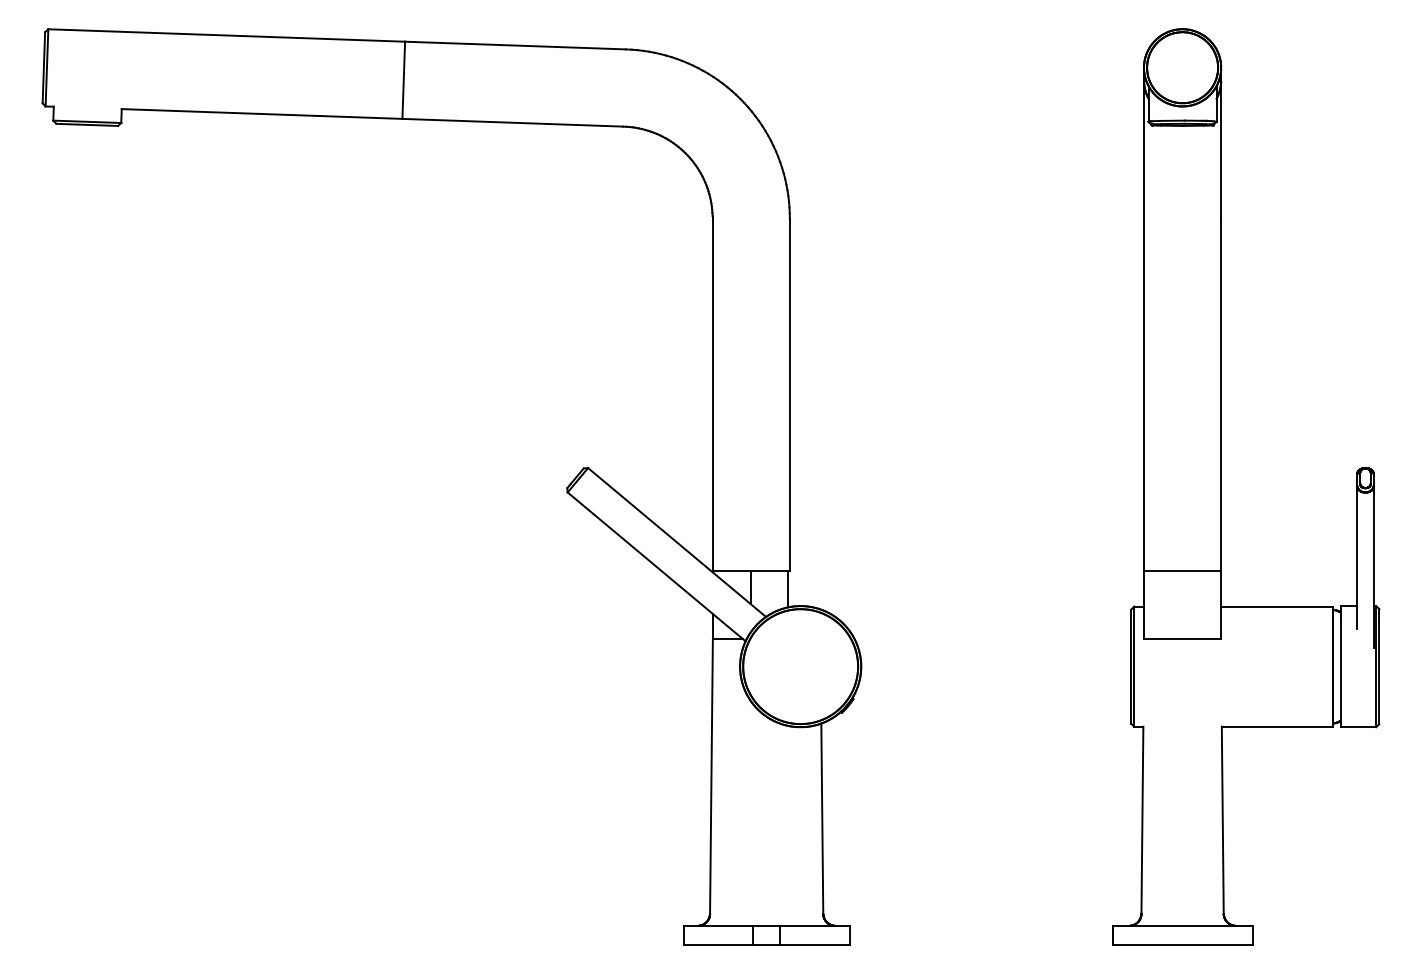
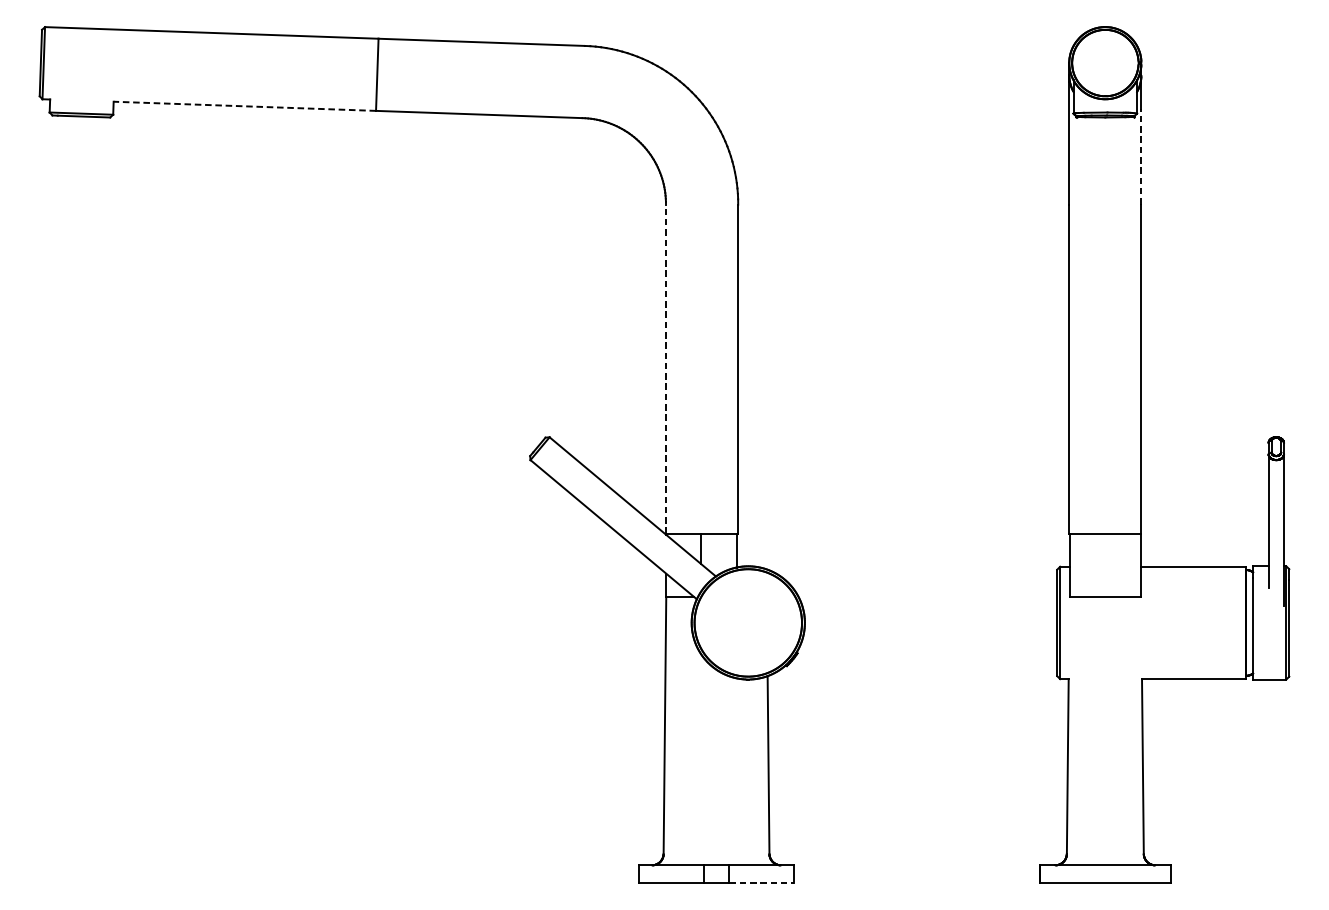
line: (261, 113) -> (244, 105), solid -> dashed
line: (1221, 167) -> (1141, 156), solid -> dashed
line: (712, 394) -> (665, 368), solid -> dashed
line: (815, 944) -> (762, 882), solid -> dashed

